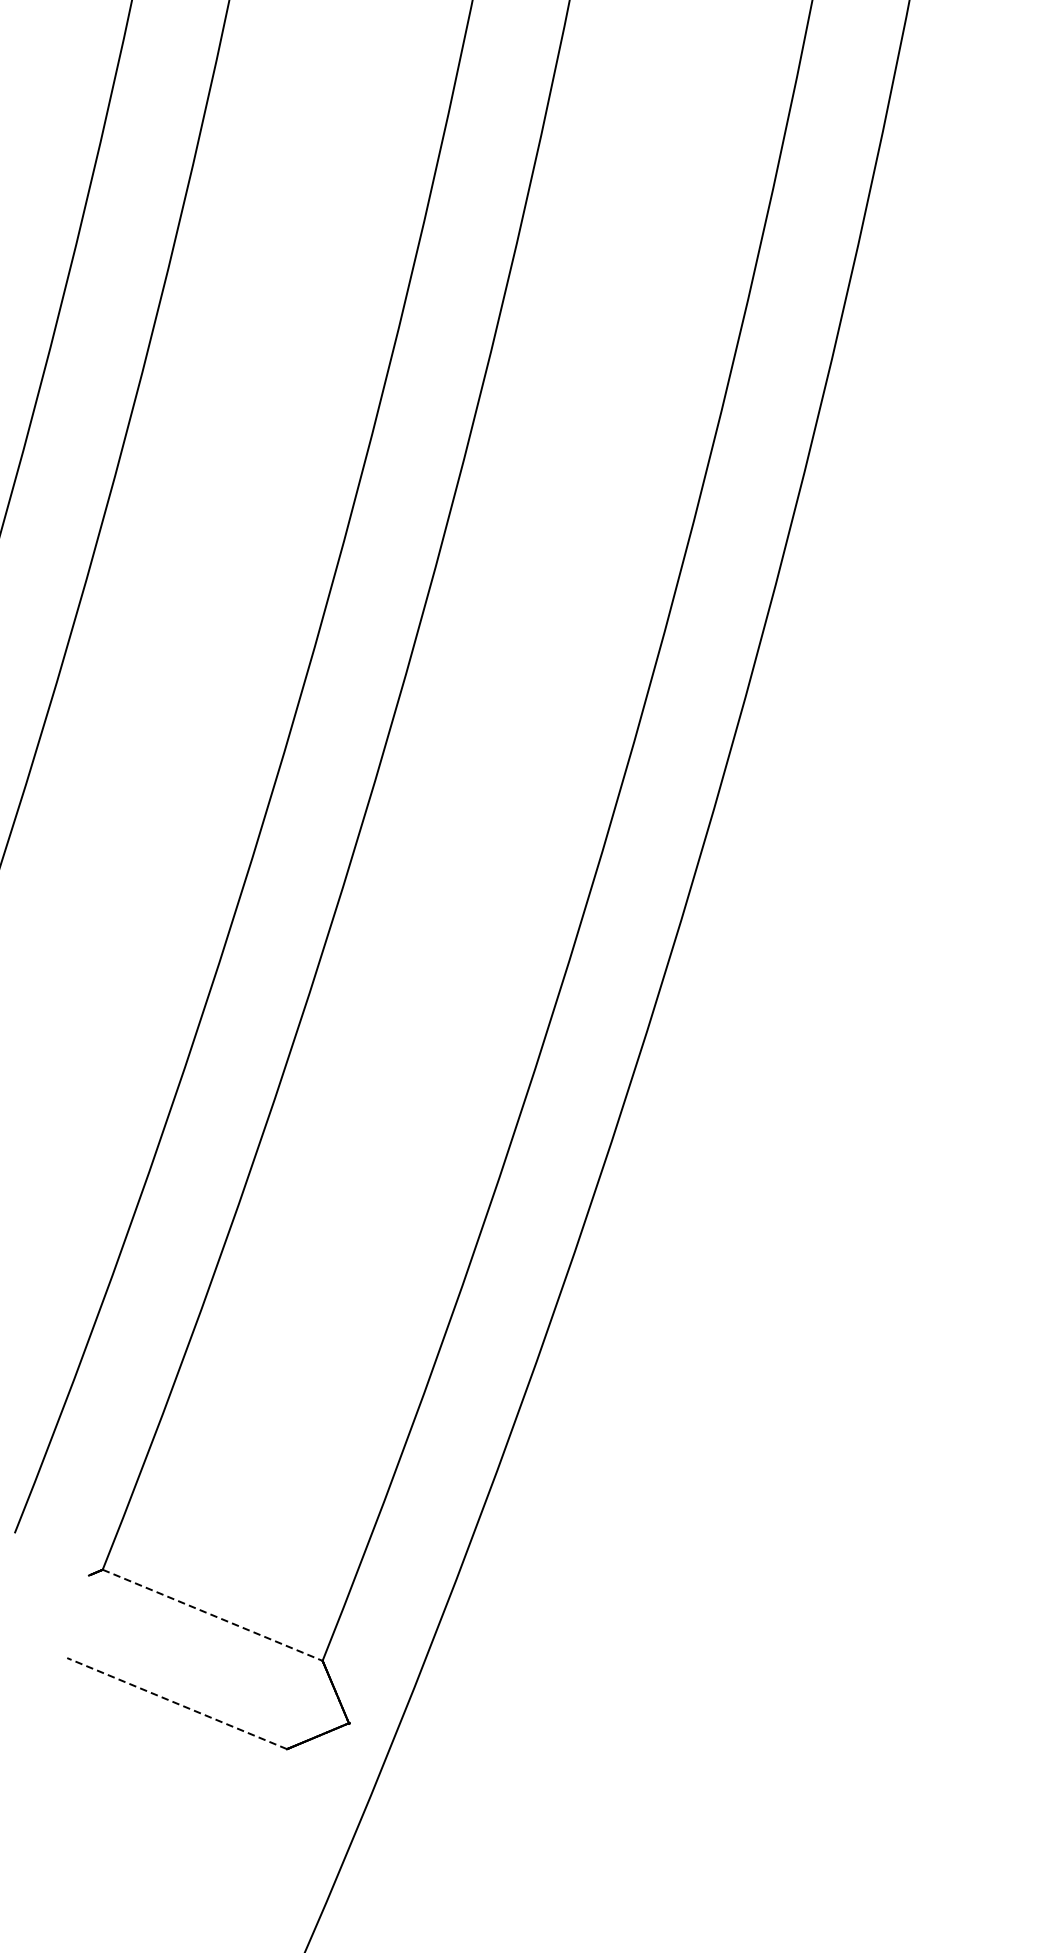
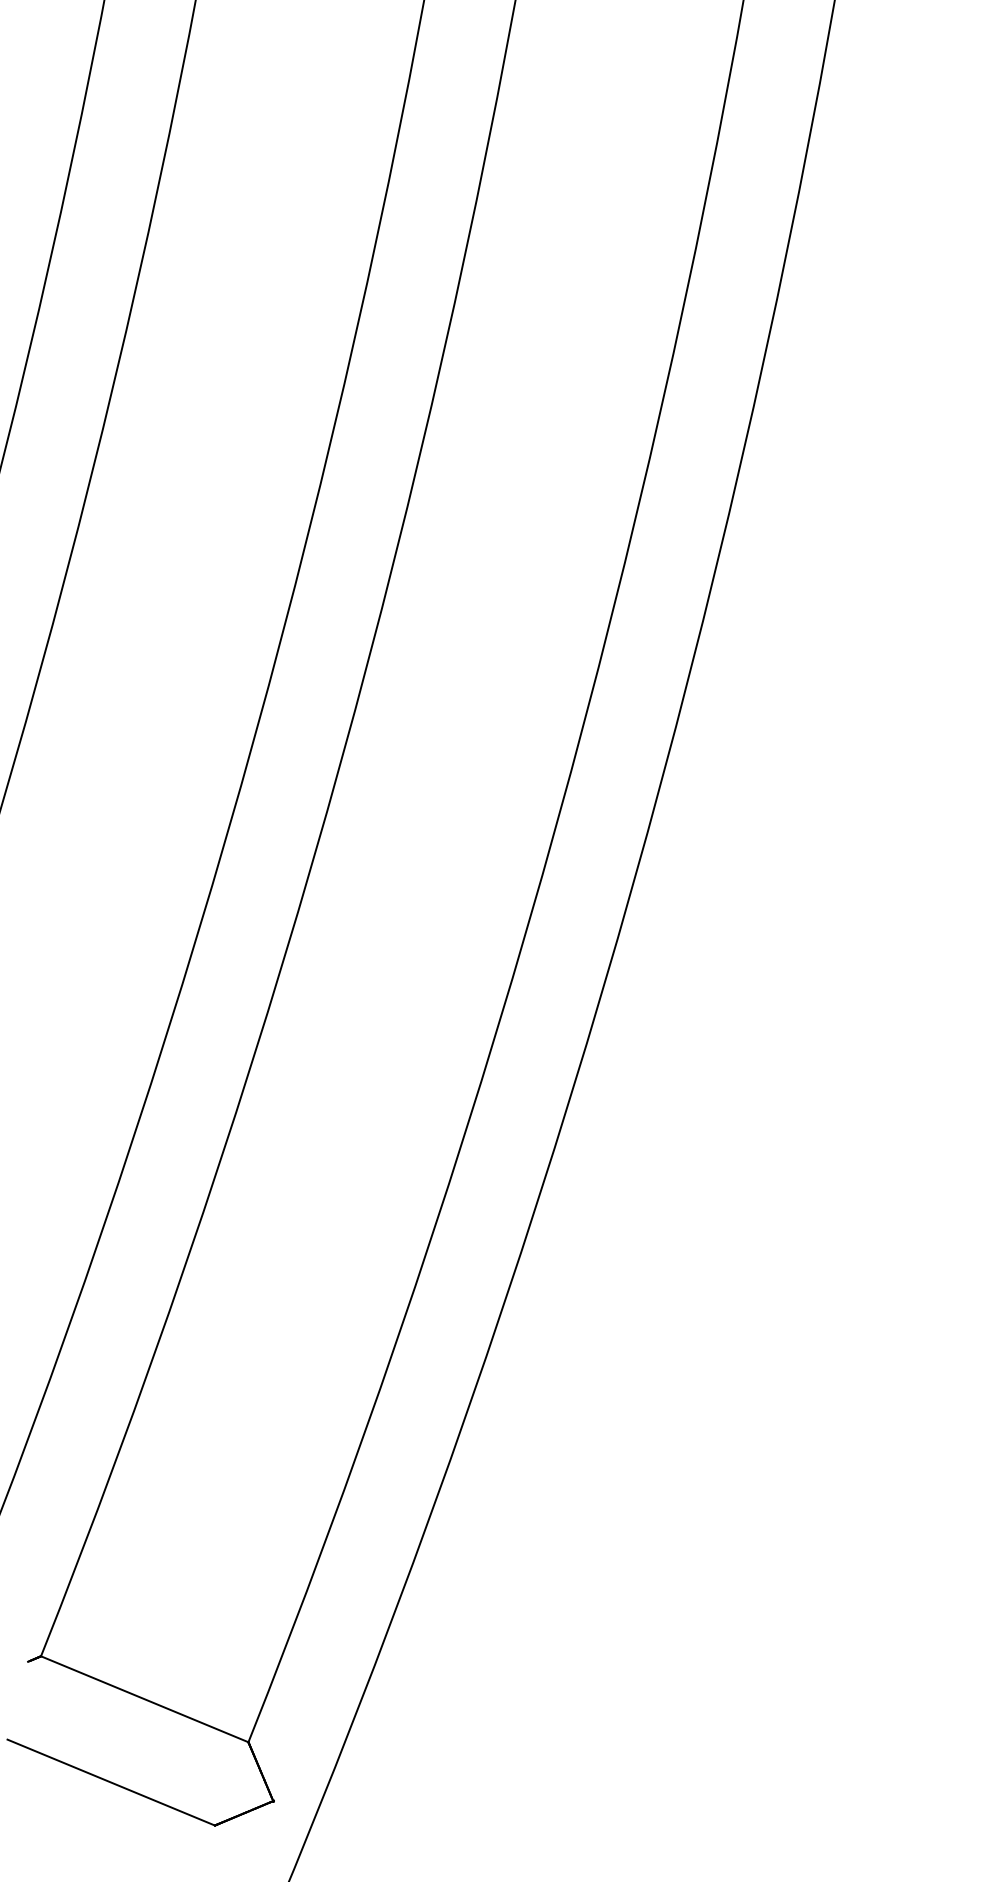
line: (213, 1615) -> (145, 1699), dashed -> solid
line: (176, 1703) -> (110, 1782), dashed -> solid

